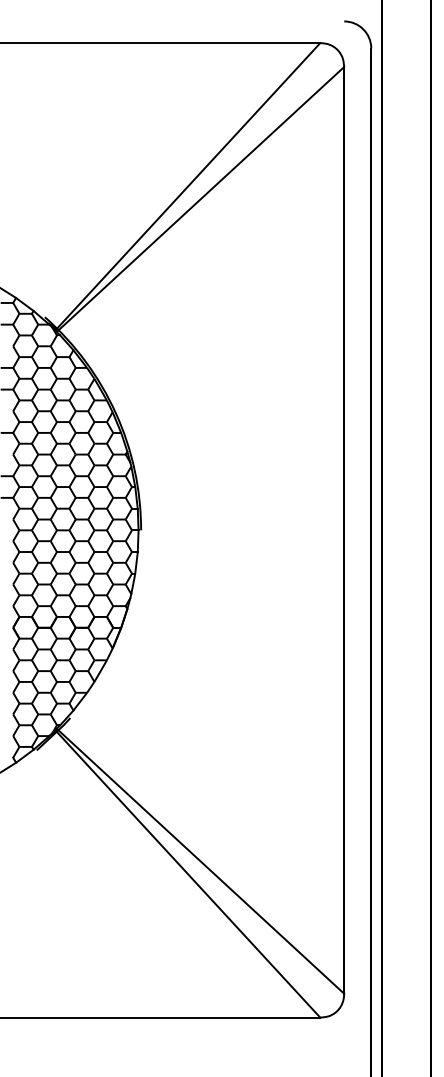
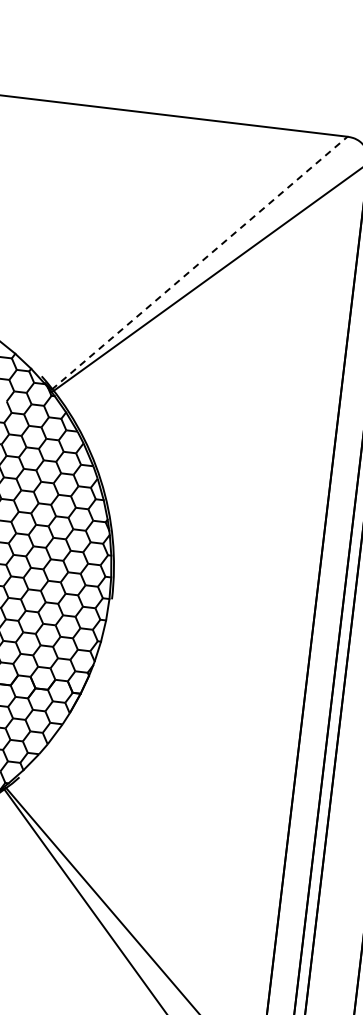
line: (188, 186) -> (199, 263), solid -> dashed

